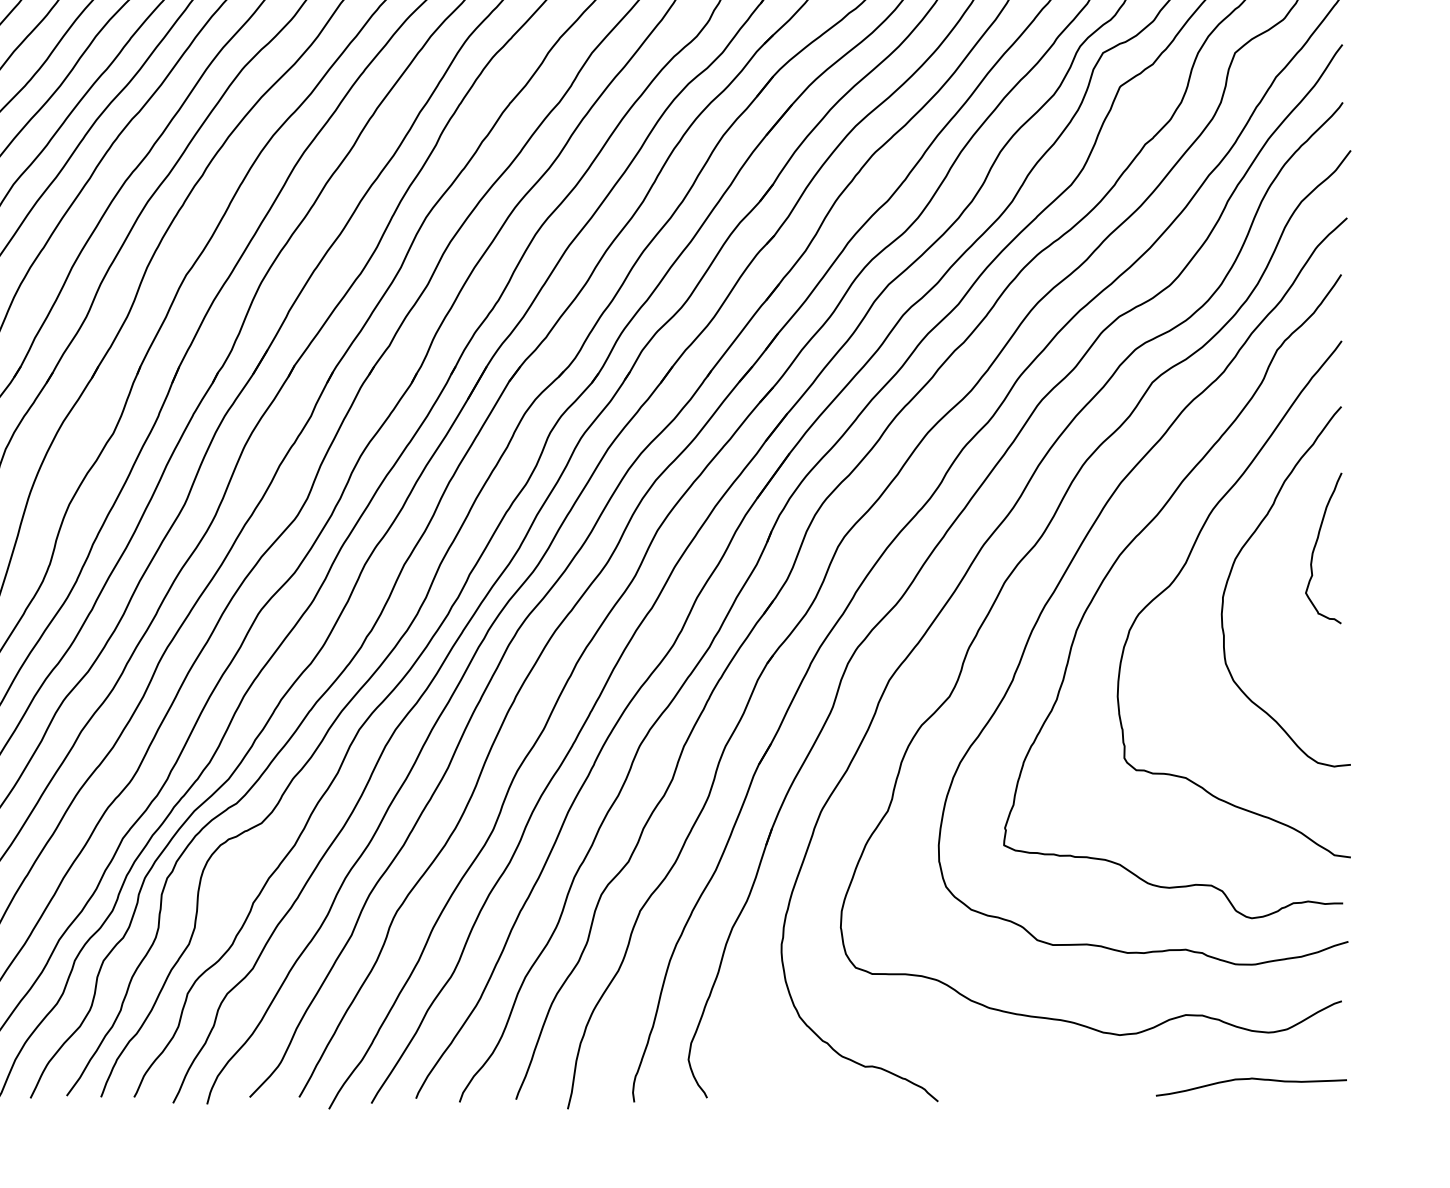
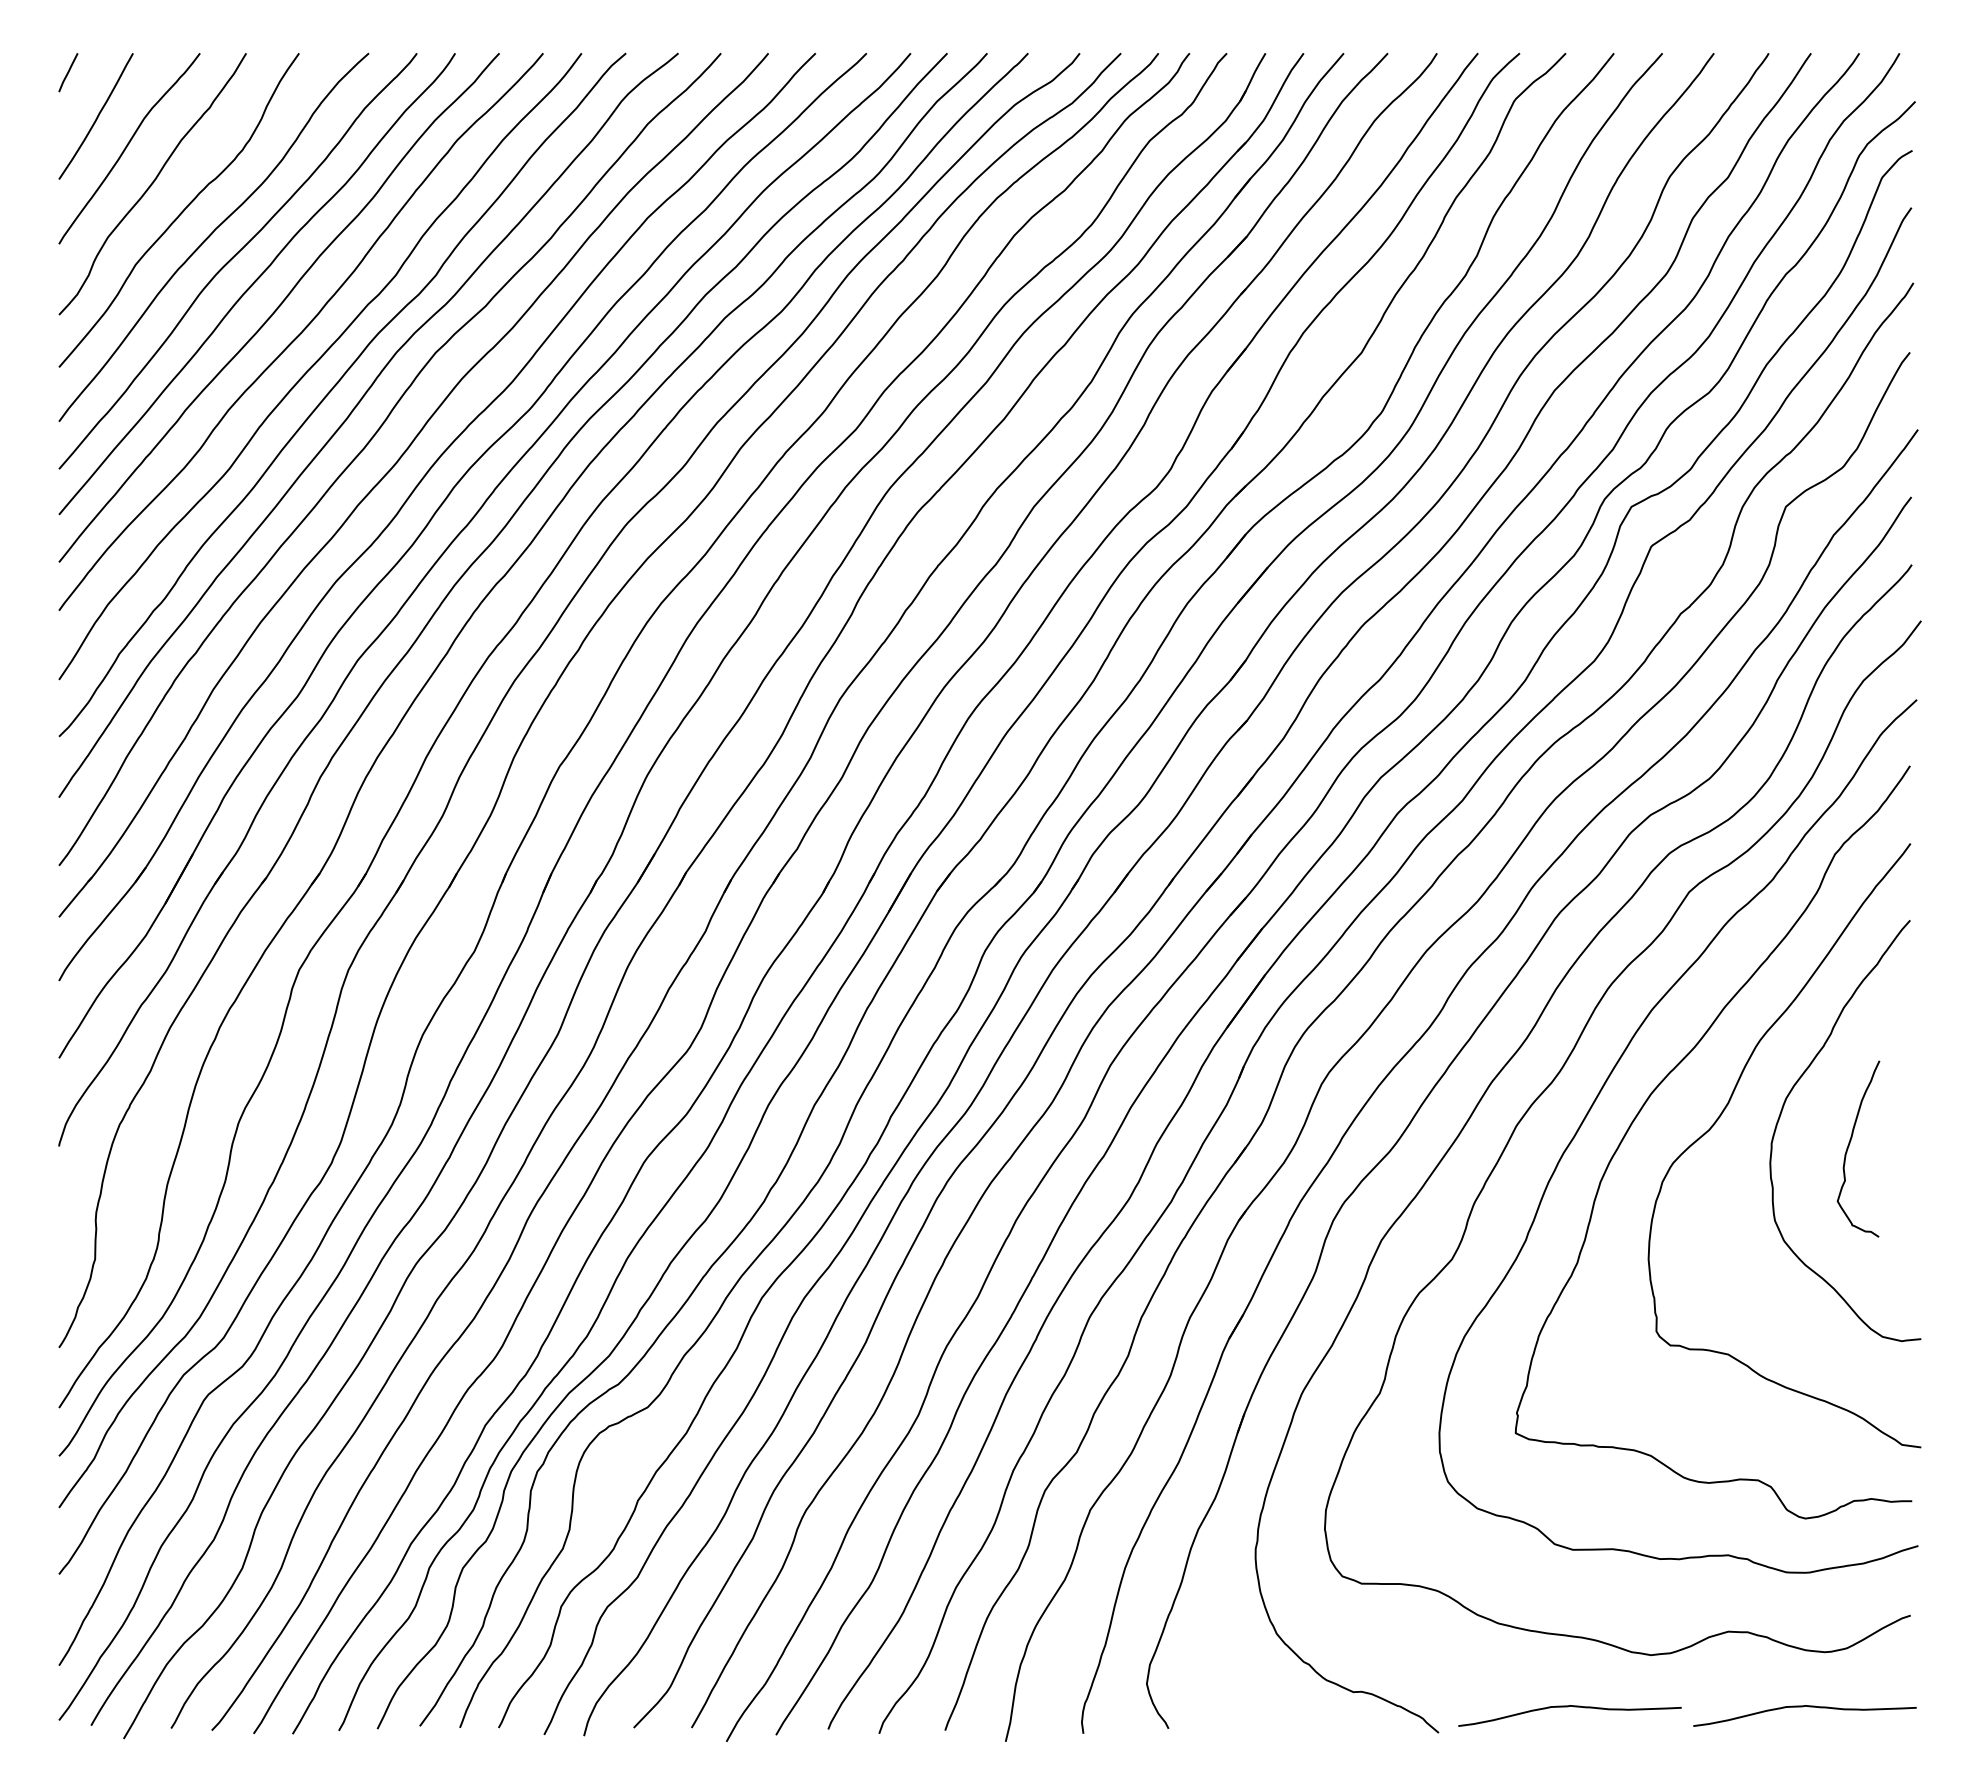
curve: (1316, 546) -> (1849, 1146), moved
curve: (1049, 1079) -> (1568, 1707), added

